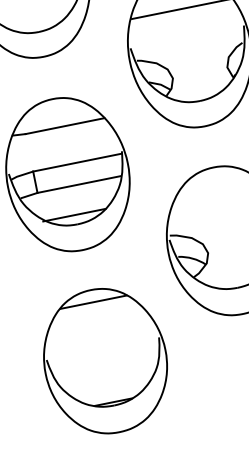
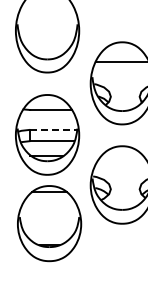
line: (78, 161) -> (54, 129), solid -> dashed
part: (105, 360) -> (49, 223), moved

